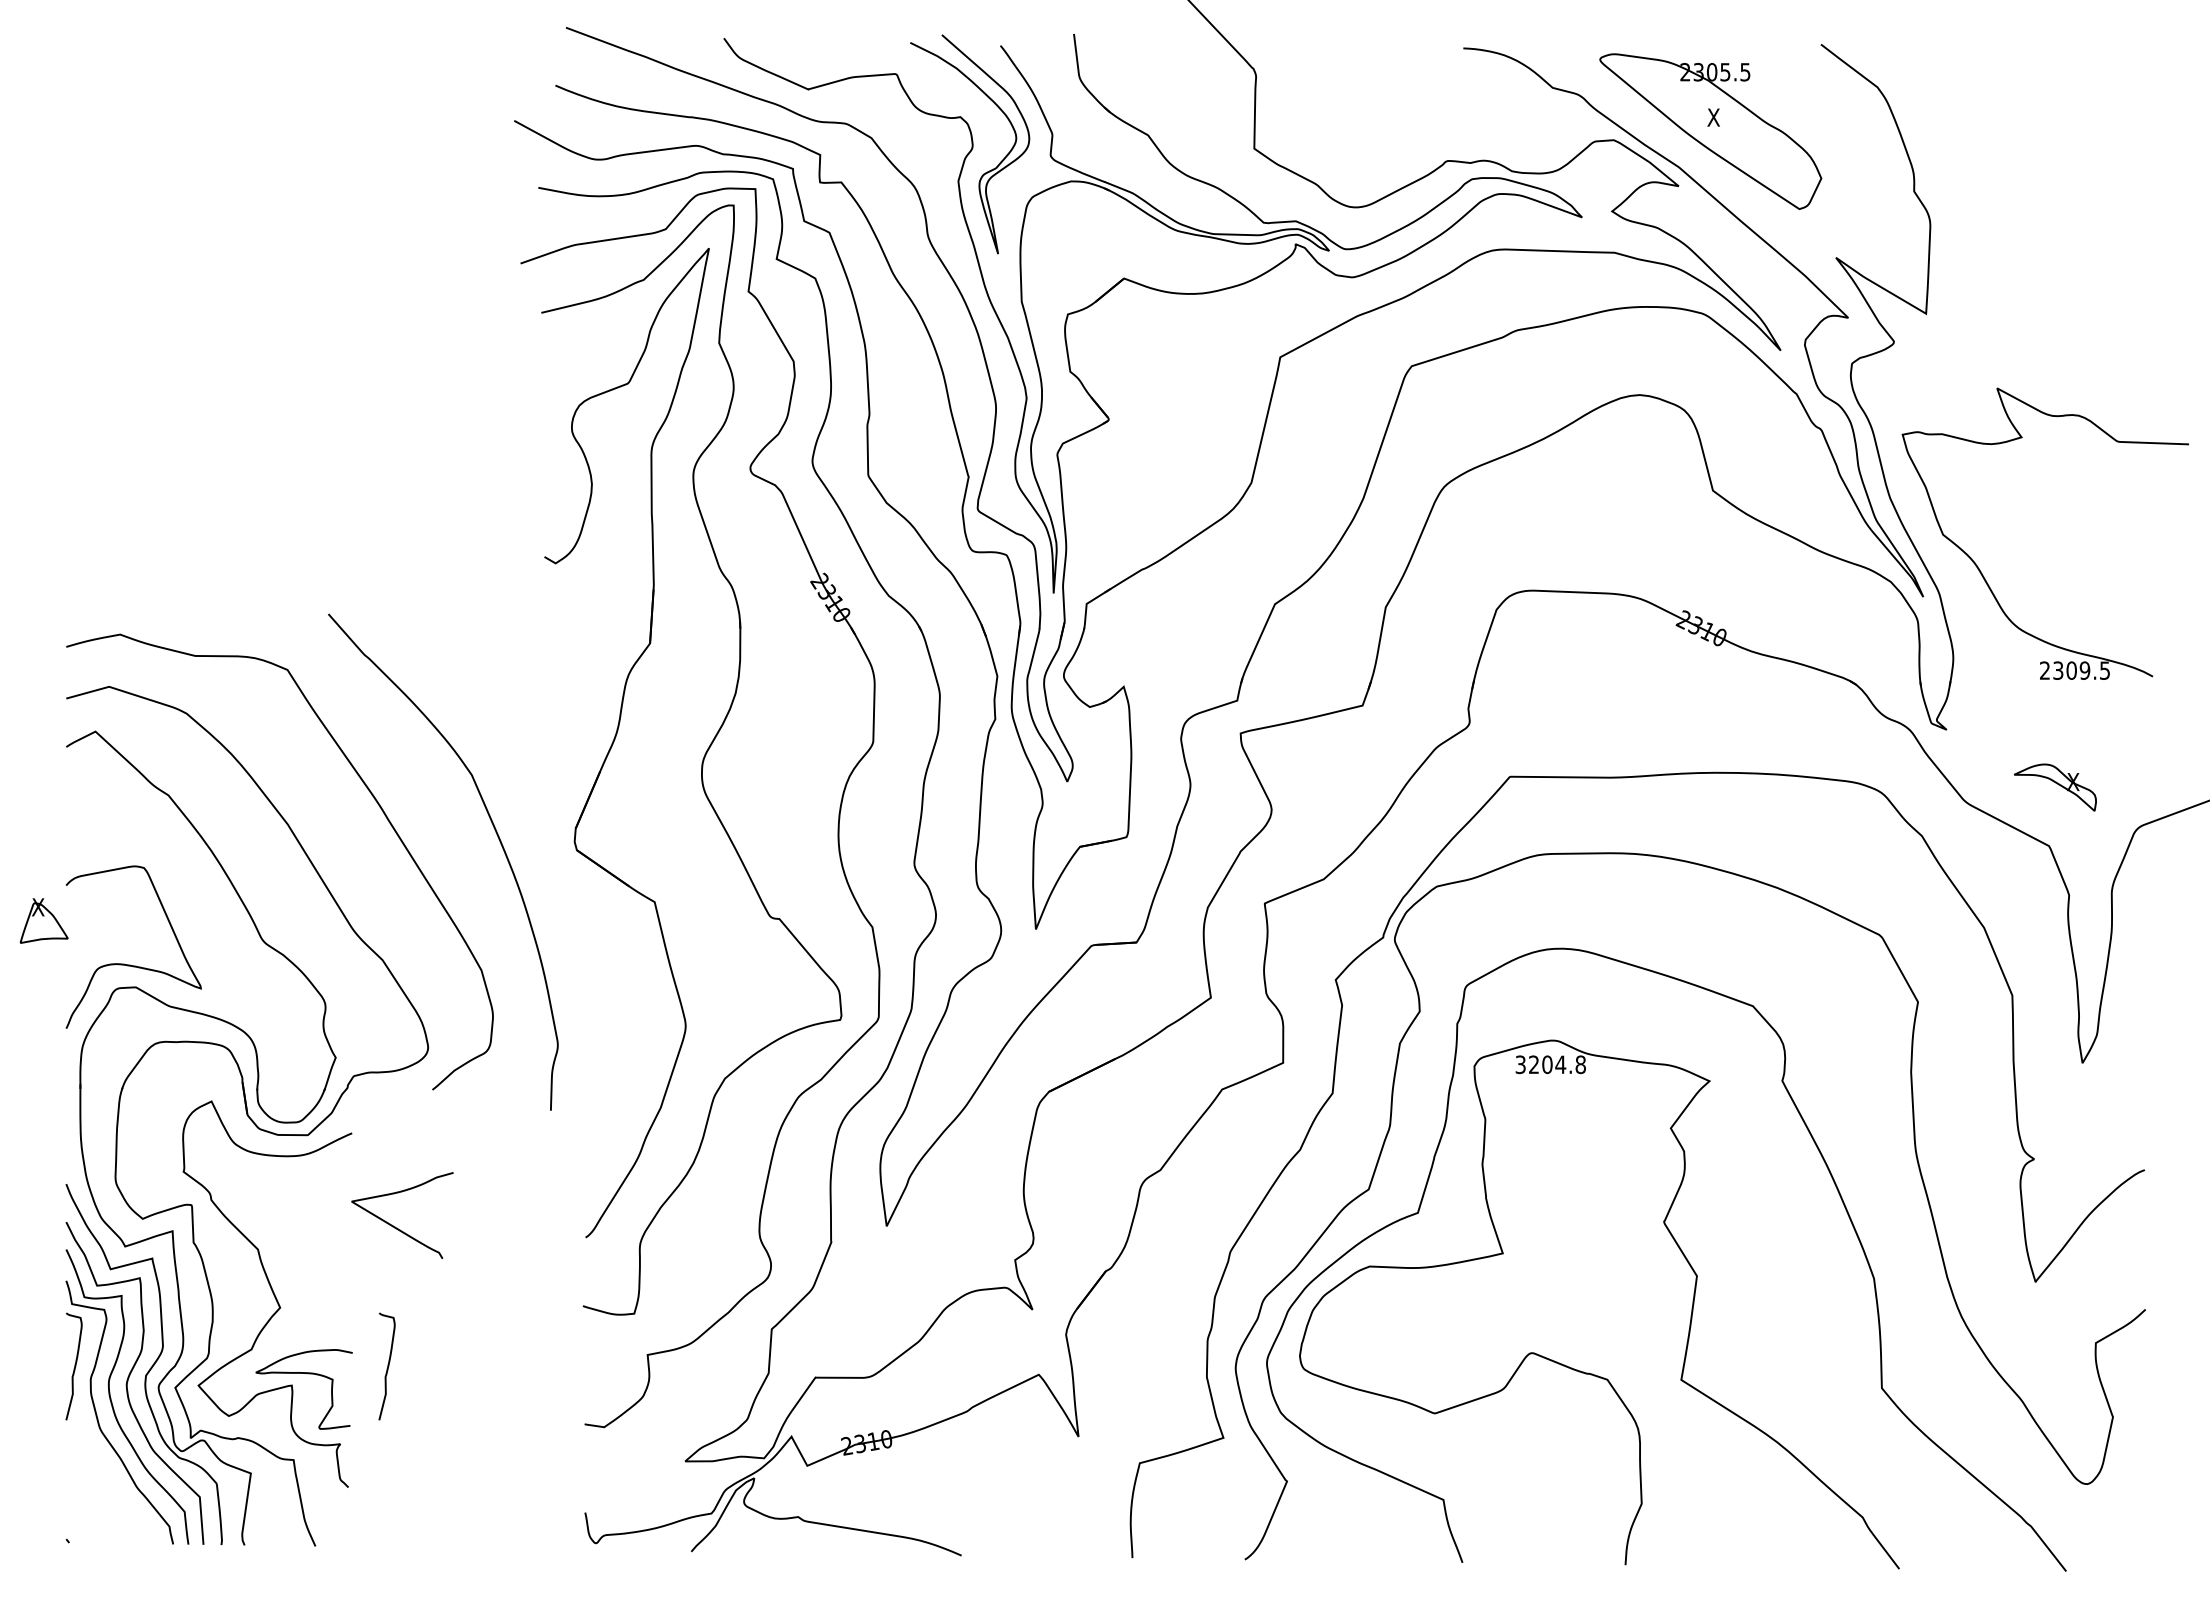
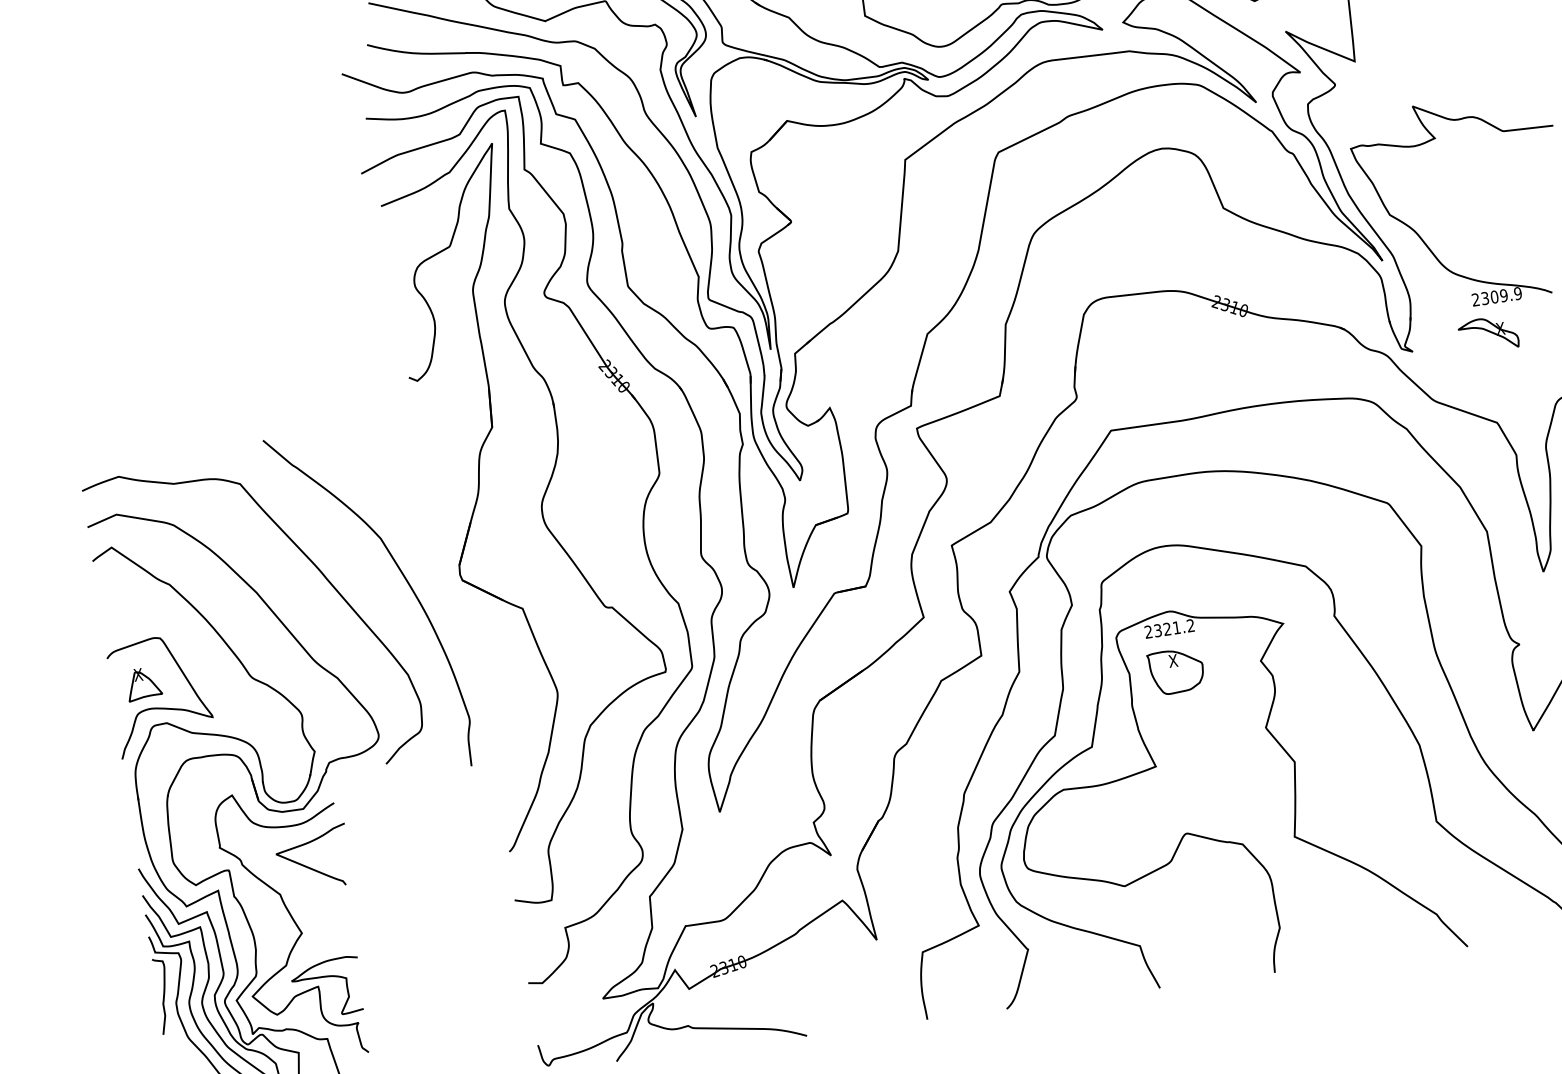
text: (2104, 670) -> (1517, 293), 2309.5 -> 2309.9
part: (2055, 787) -> (1488, 334), moved
part: (43, 920) -> (143, 683), moved
text: (1550, 1064) -> (1169, 628), 3204.8 -> 2321.2
part: (1550, 1125) -> (1175, 671), added
curve: (395, 1226) -> (309, 867), moved
curve: (387, 1366) -> (383, 963), removed

